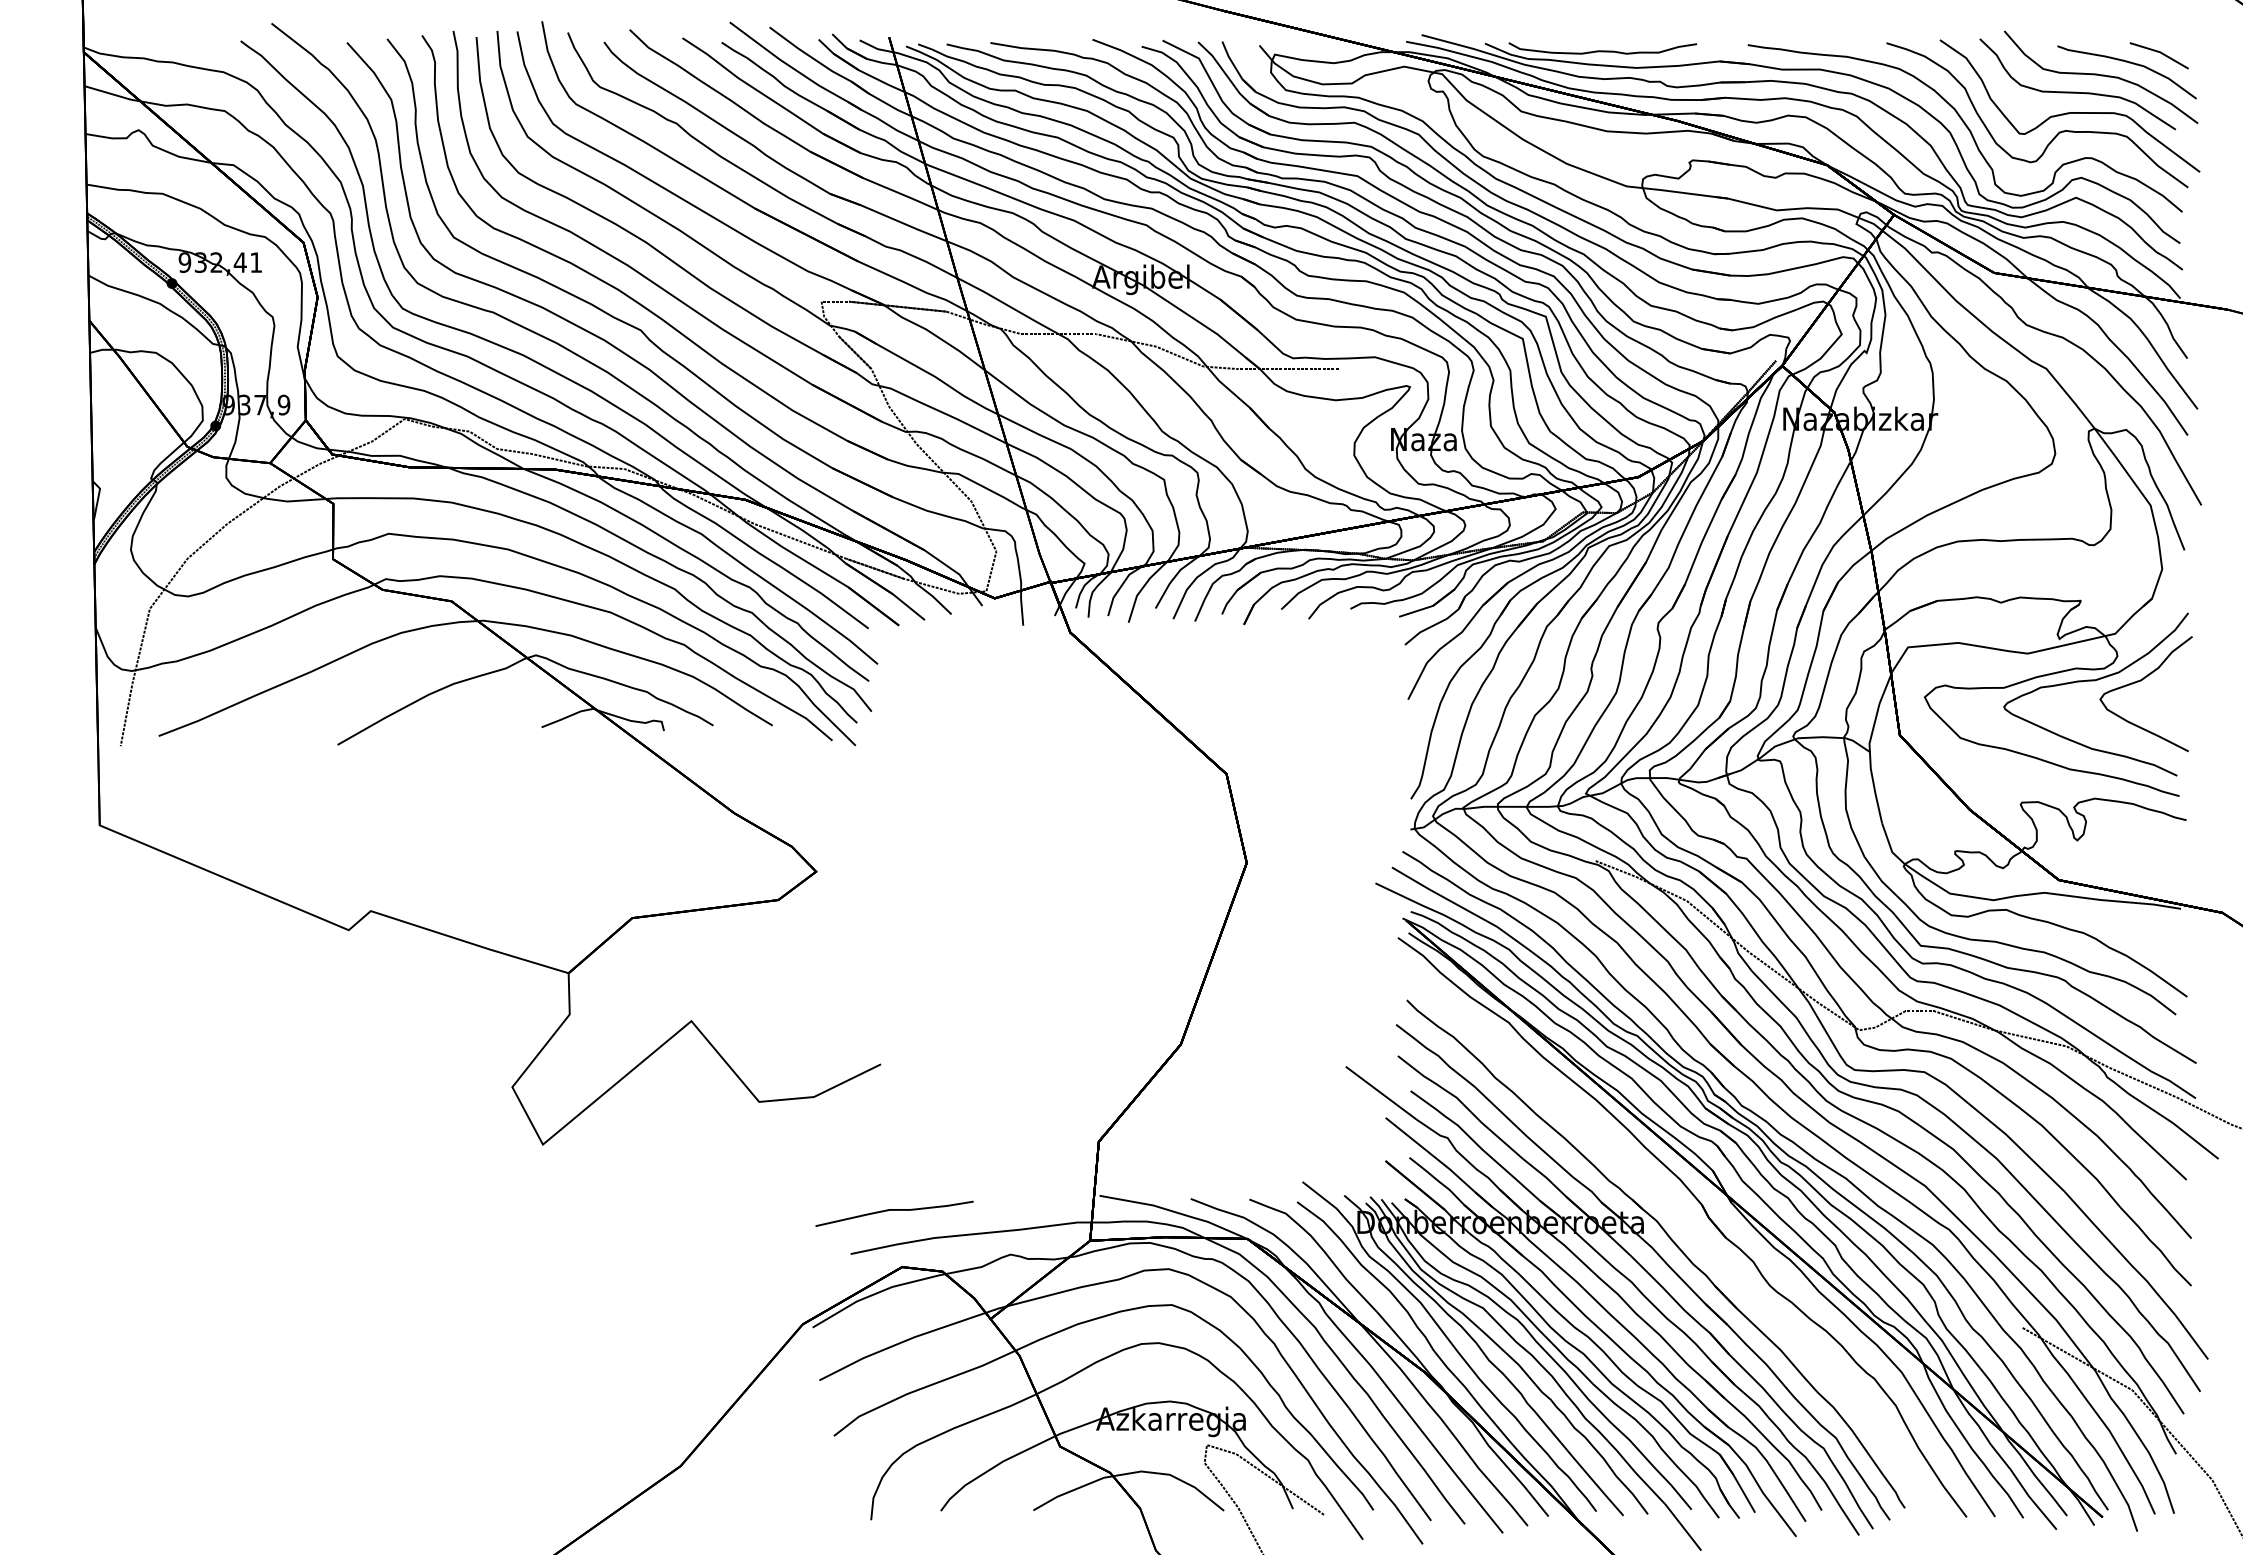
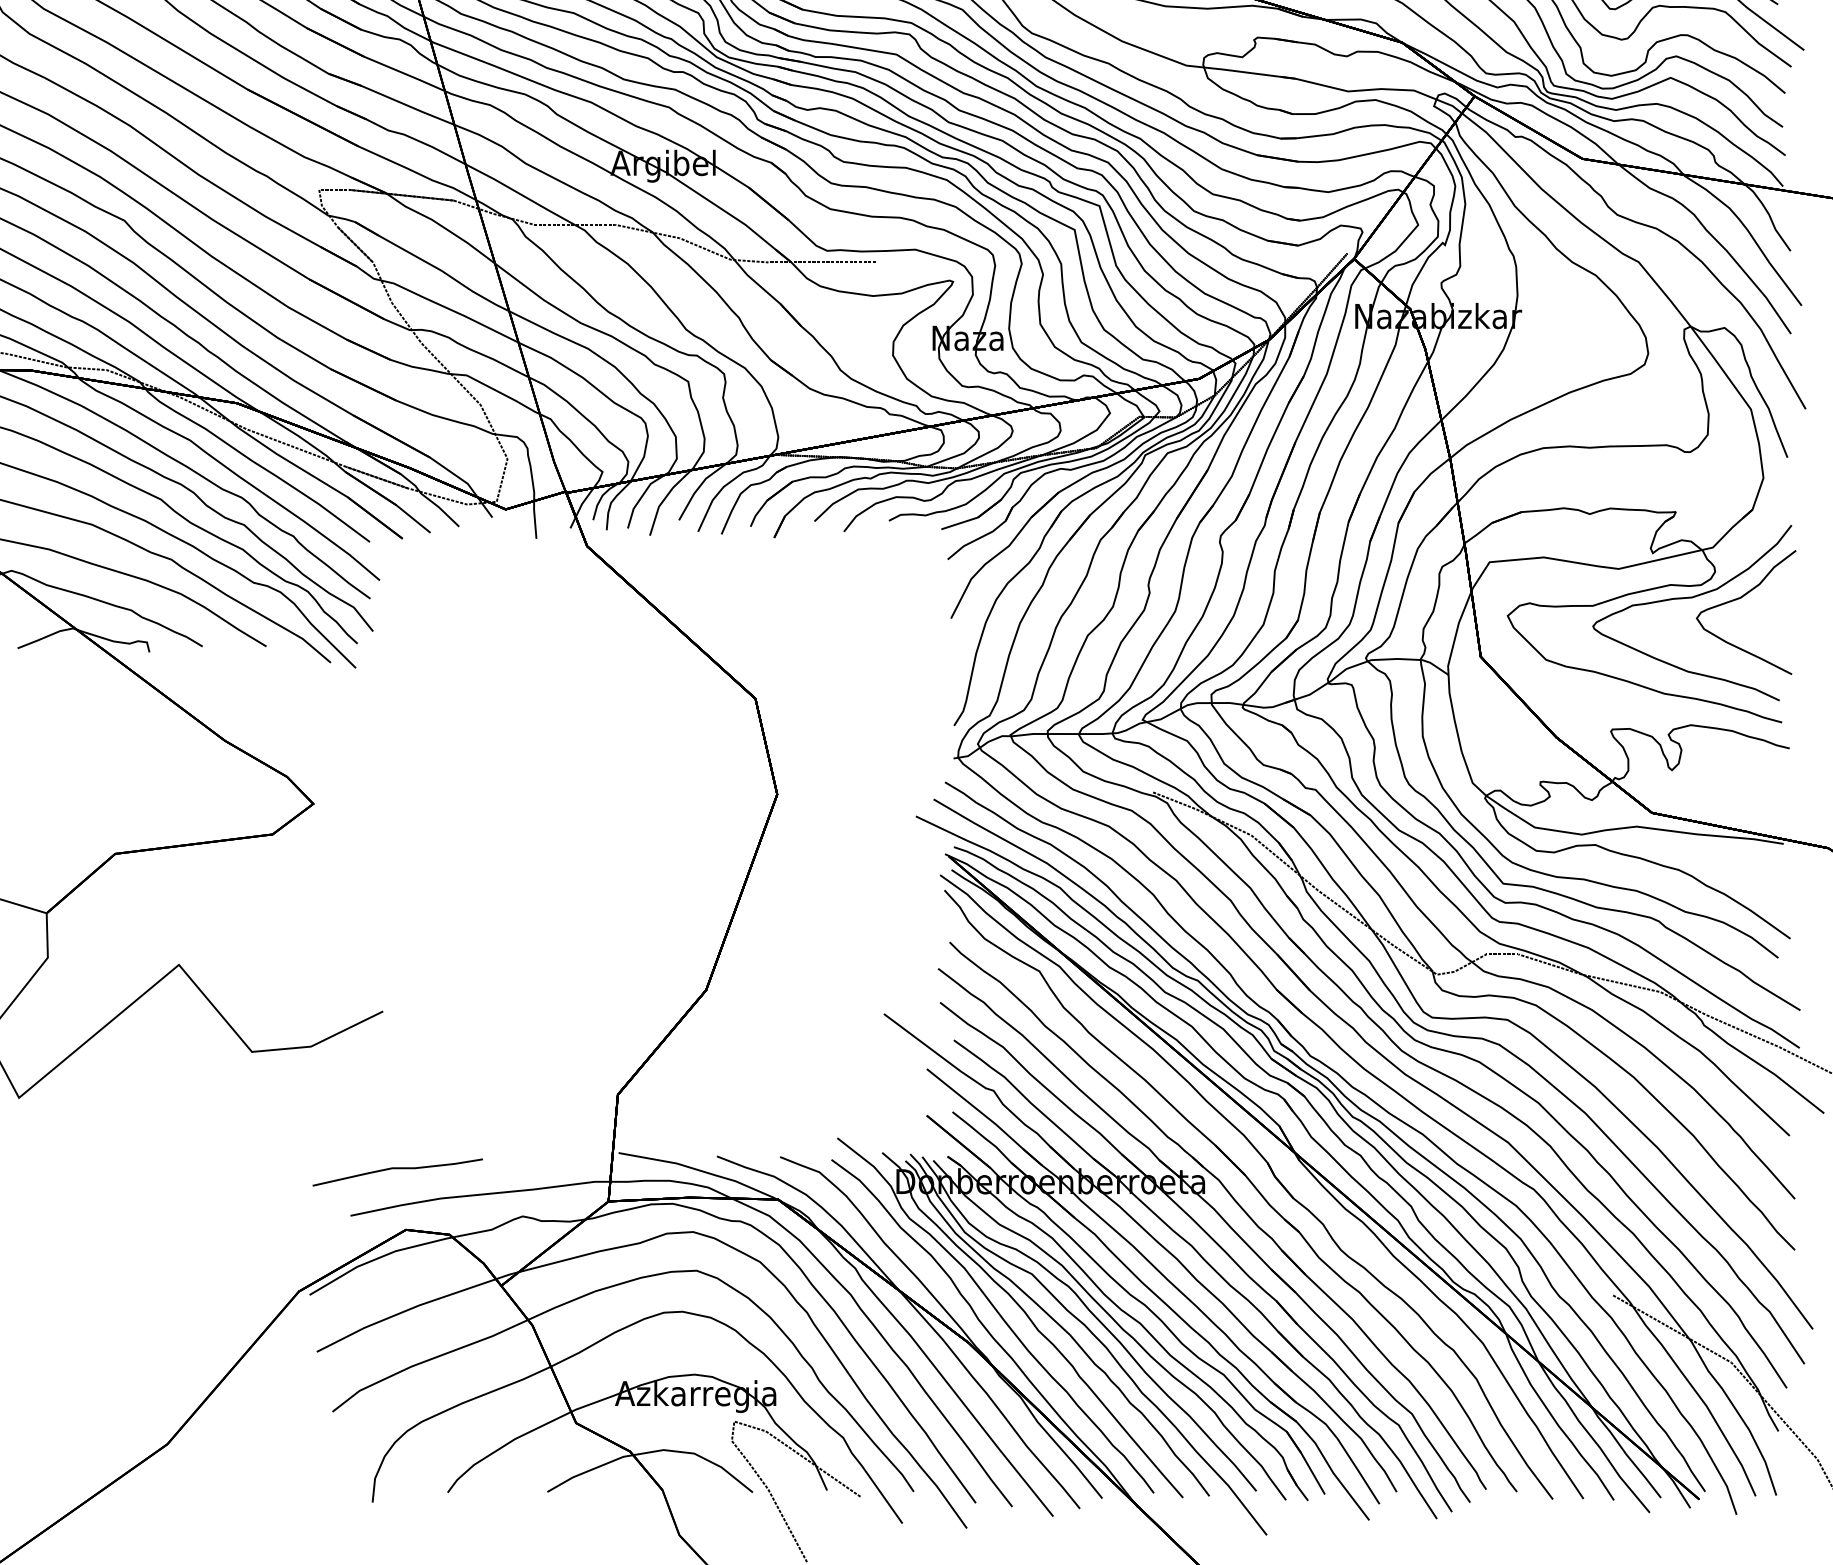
part: (1680, 1217) -> (1244, 1176), added

